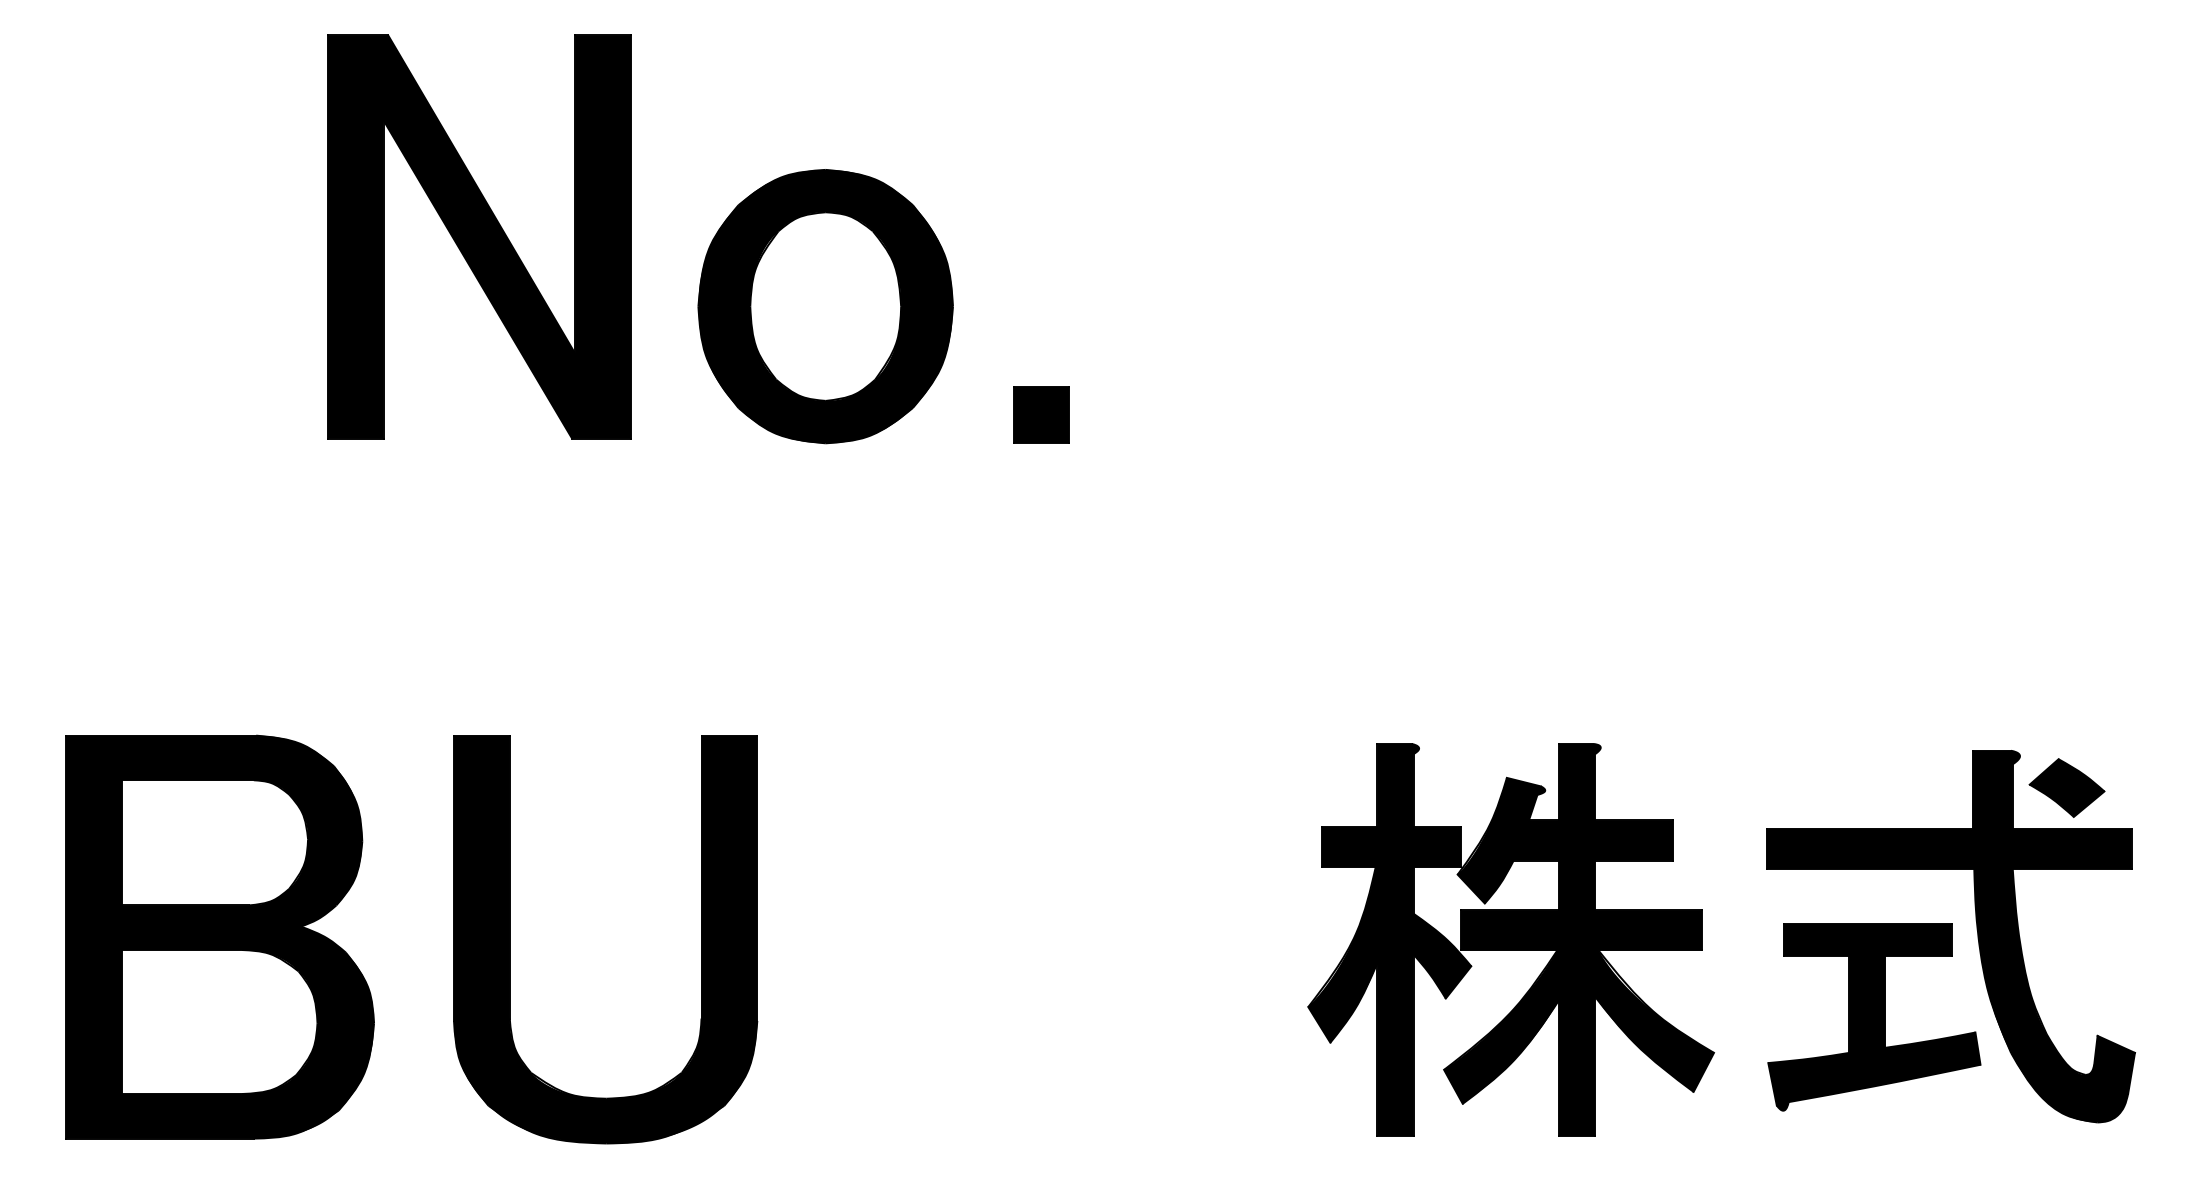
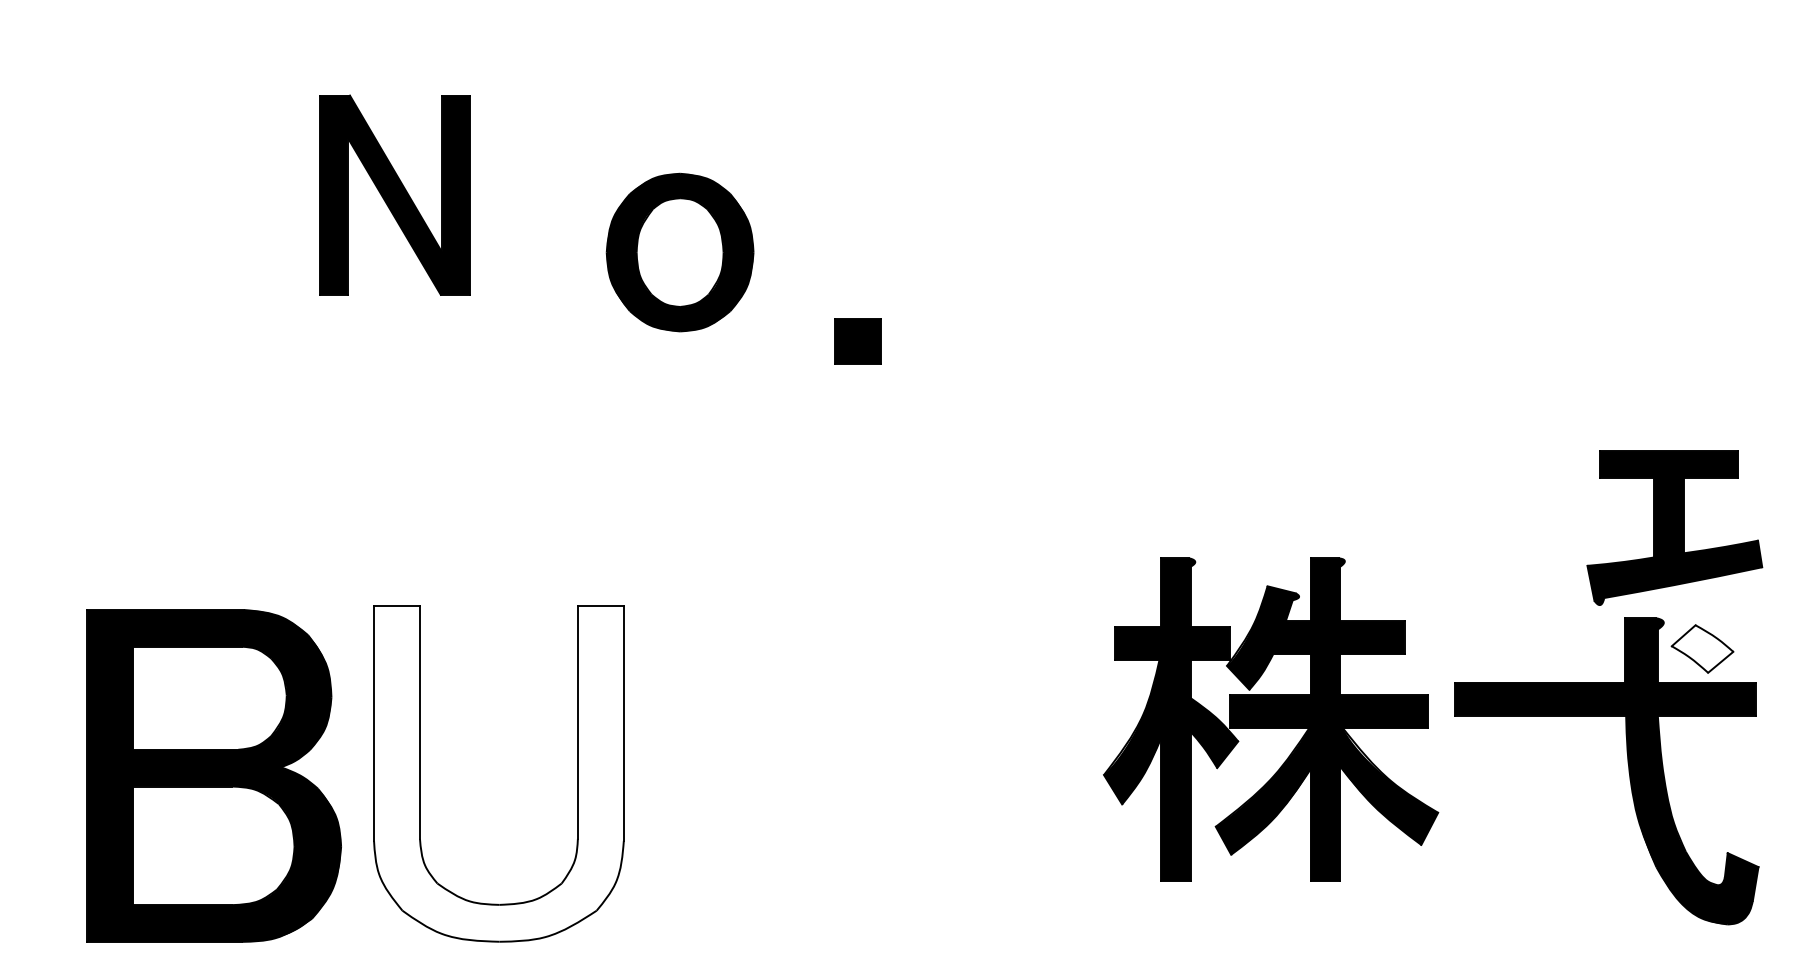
part: (479, 236) -> (395, 194), size x0.6
part: (825, 306) -> (680, 252), size x0.7
fill: (2066, 787) -> (1702, 648), removed
part: (219, 936) -> (213, 775), moved
fill: (605, 939) -> (498, 773), removed
part: (1510, 939) -> (1270, 719), moved
part: (1874, 1017) -> (1674, 528), moved

